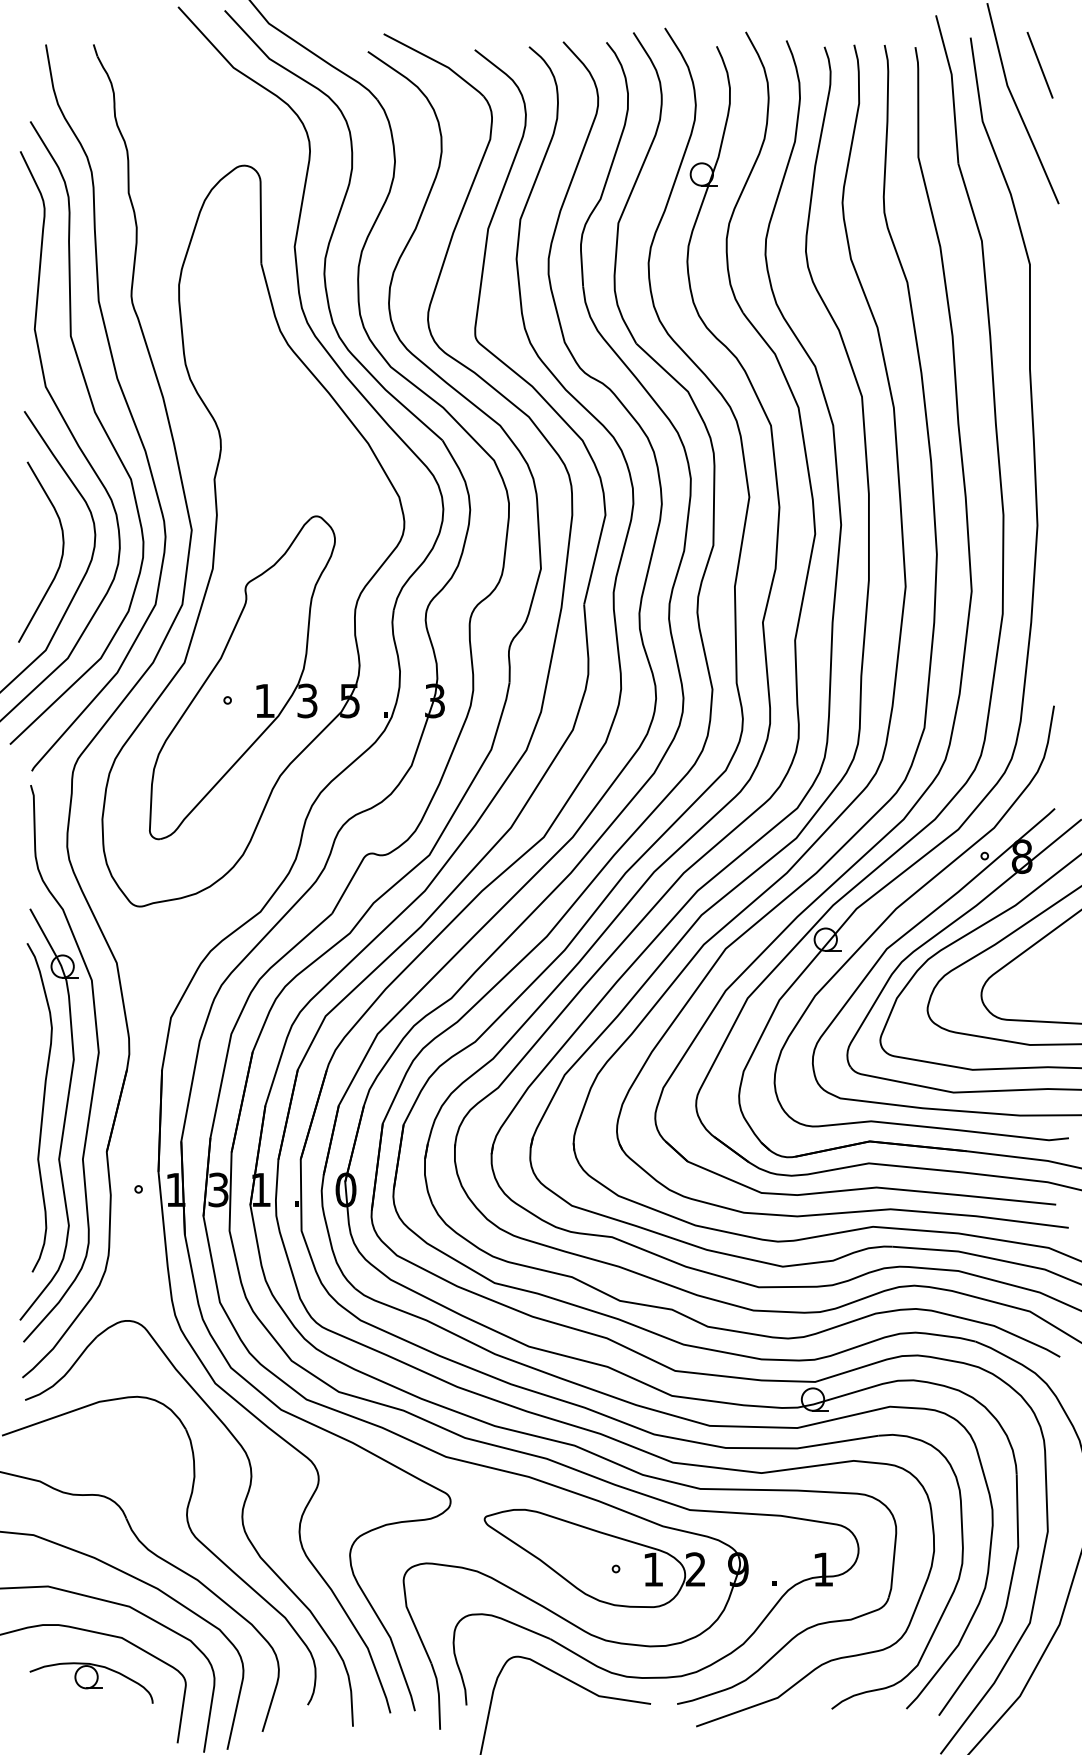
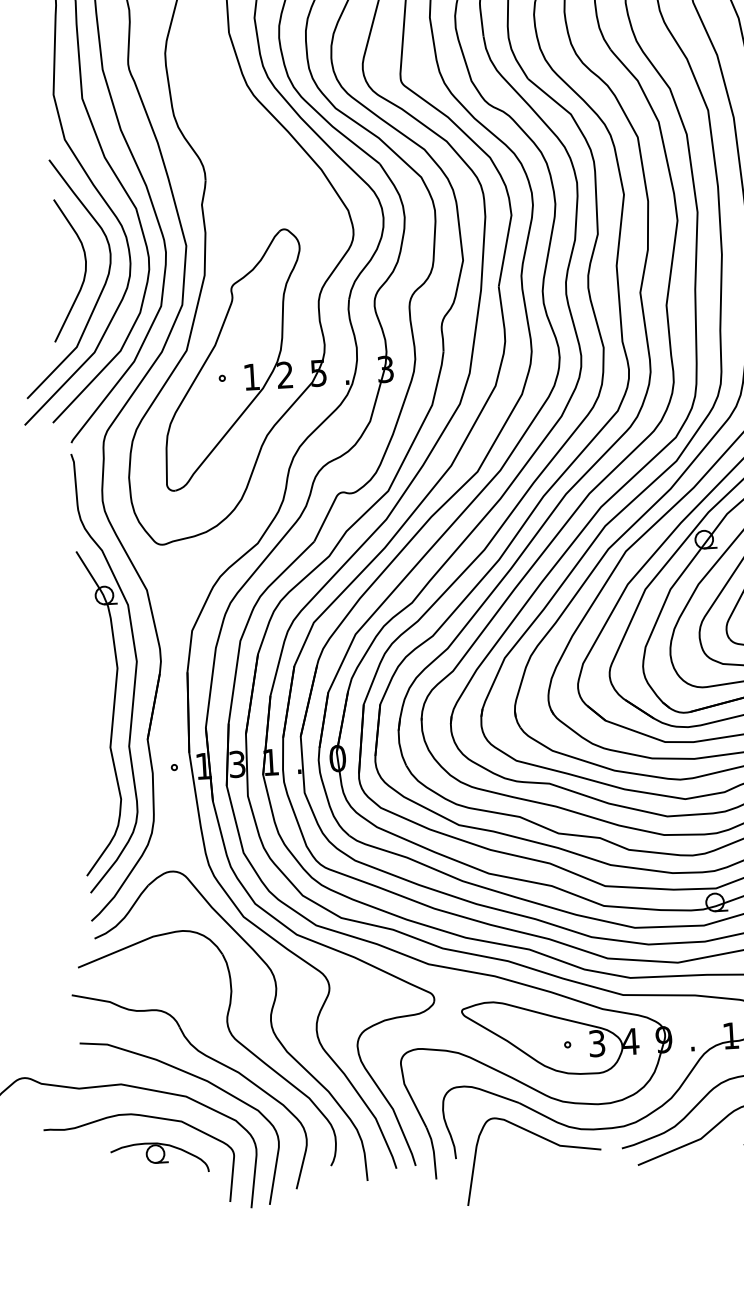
text: (307, 701) -> (285, 375), 3 -> 2
curve: (42, 1107) -> (94, 707), removed
text: (653, 1569) -> (597, 1043), 1 -> 3
text: (695, 1569) -> (630, 1041), 2 -> 4

